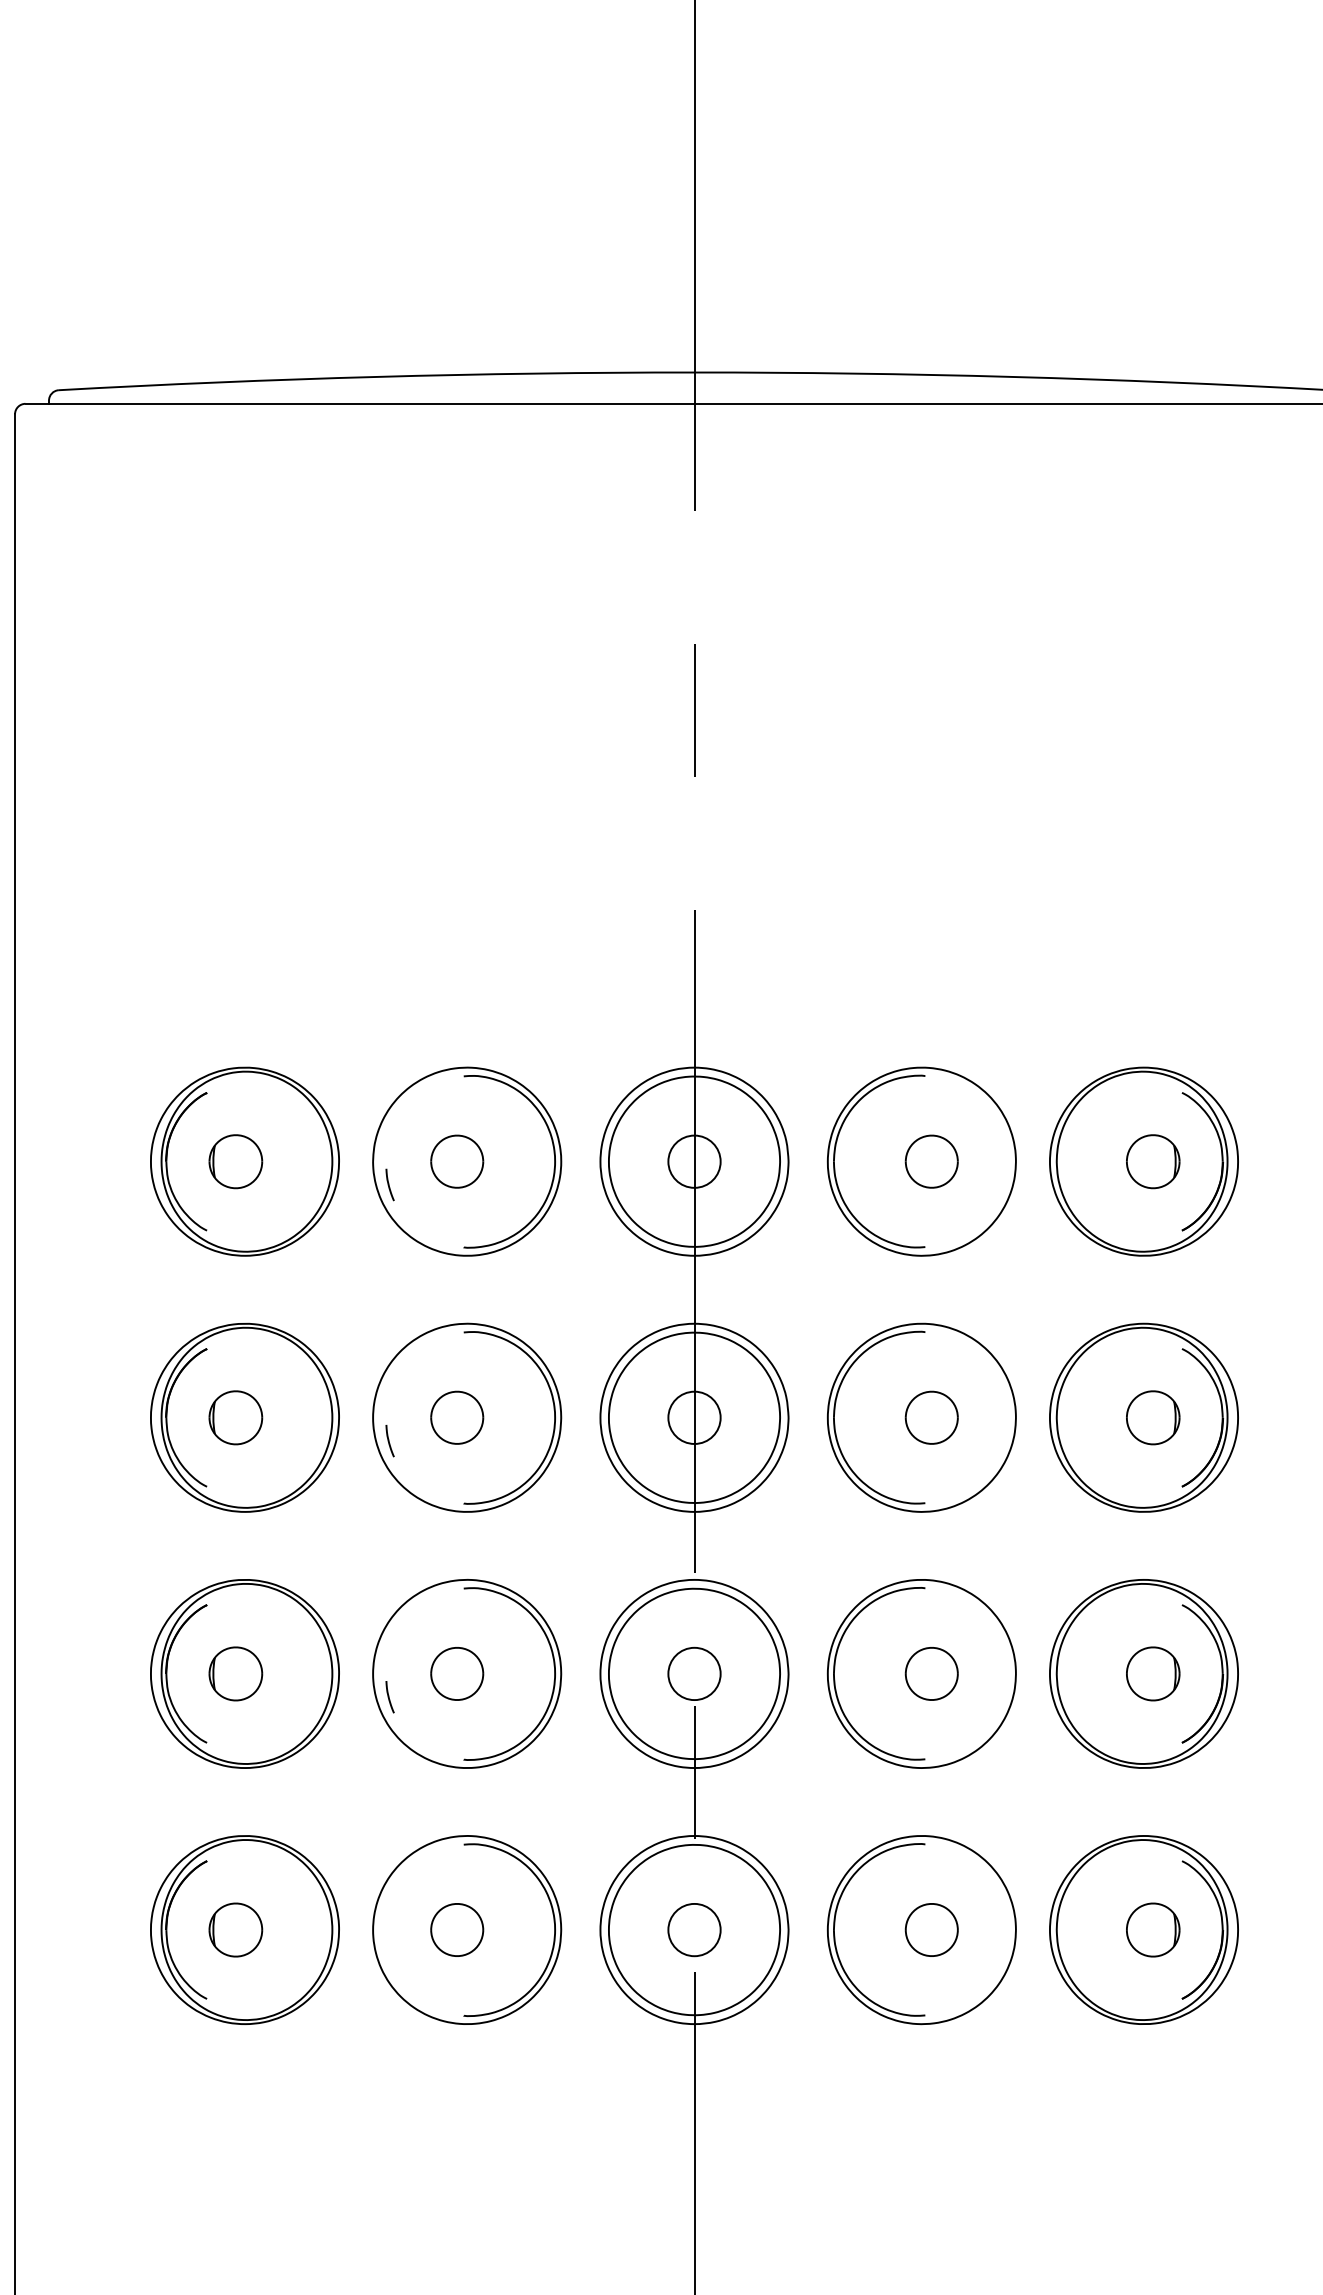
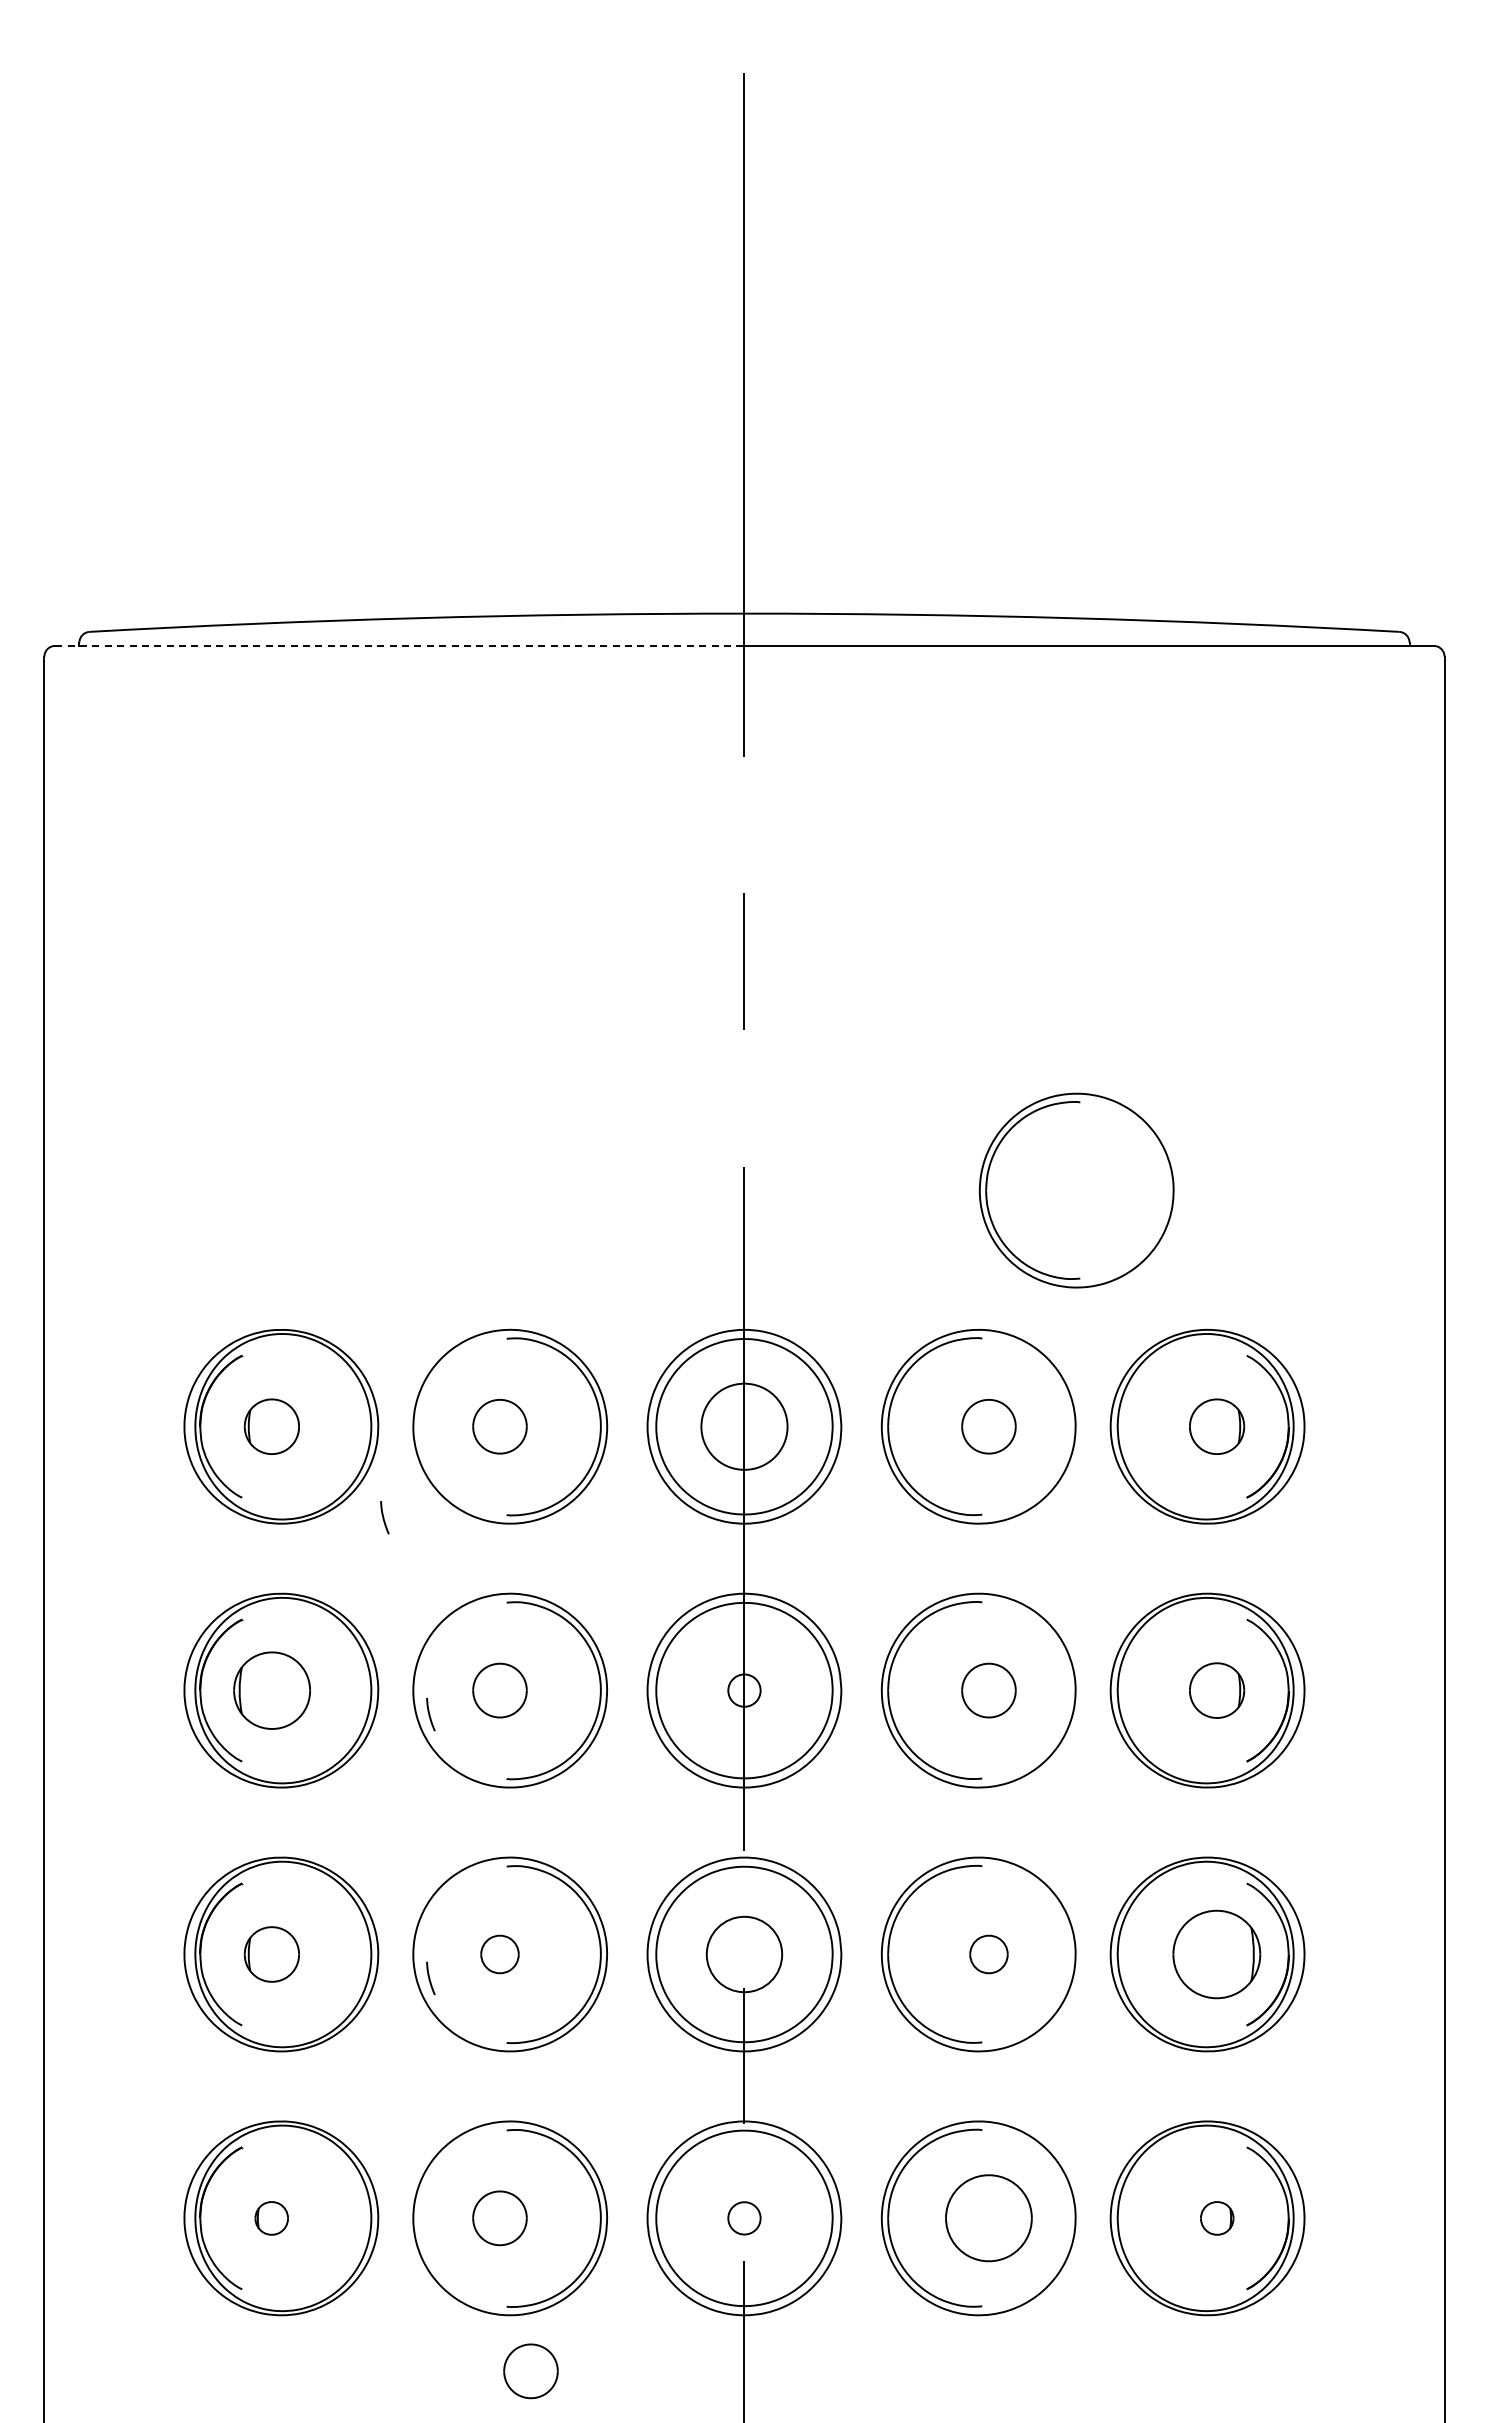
line: (359, 403) -> (399, 645), solid -> dashed
part: (1016, 932) -> (1076, 1190), added
circle: (694, 1161) -> (744, 1426), size x1.6
curve: (389, 1184) -> (384, 1517), moved
part: (235, 1417) -> (271, 1690), size x1.4
circle: (694, 1417) -> (744, 1690), size x0.6
part: (456, 1673) -> (499, 1954), size x0.7
circle: (694, 1673) -> (744, 1954), size x1.4
part: (931, 1673) -> (988, 1954), size x0.7
part: (1153, 1673) -> (1217, 1954), size x1.6
part: (235, 1930) -> (271, 2218), size x0.6
circle: (694, 1930) -> (744, 2218), size x0.6
part: (931, 1930) -> (988, 2218), size x1.6
part: (1153, 1930) -> (1217, 2218), size x0.6
part: (486, 2078) -> (530, 2371), added

